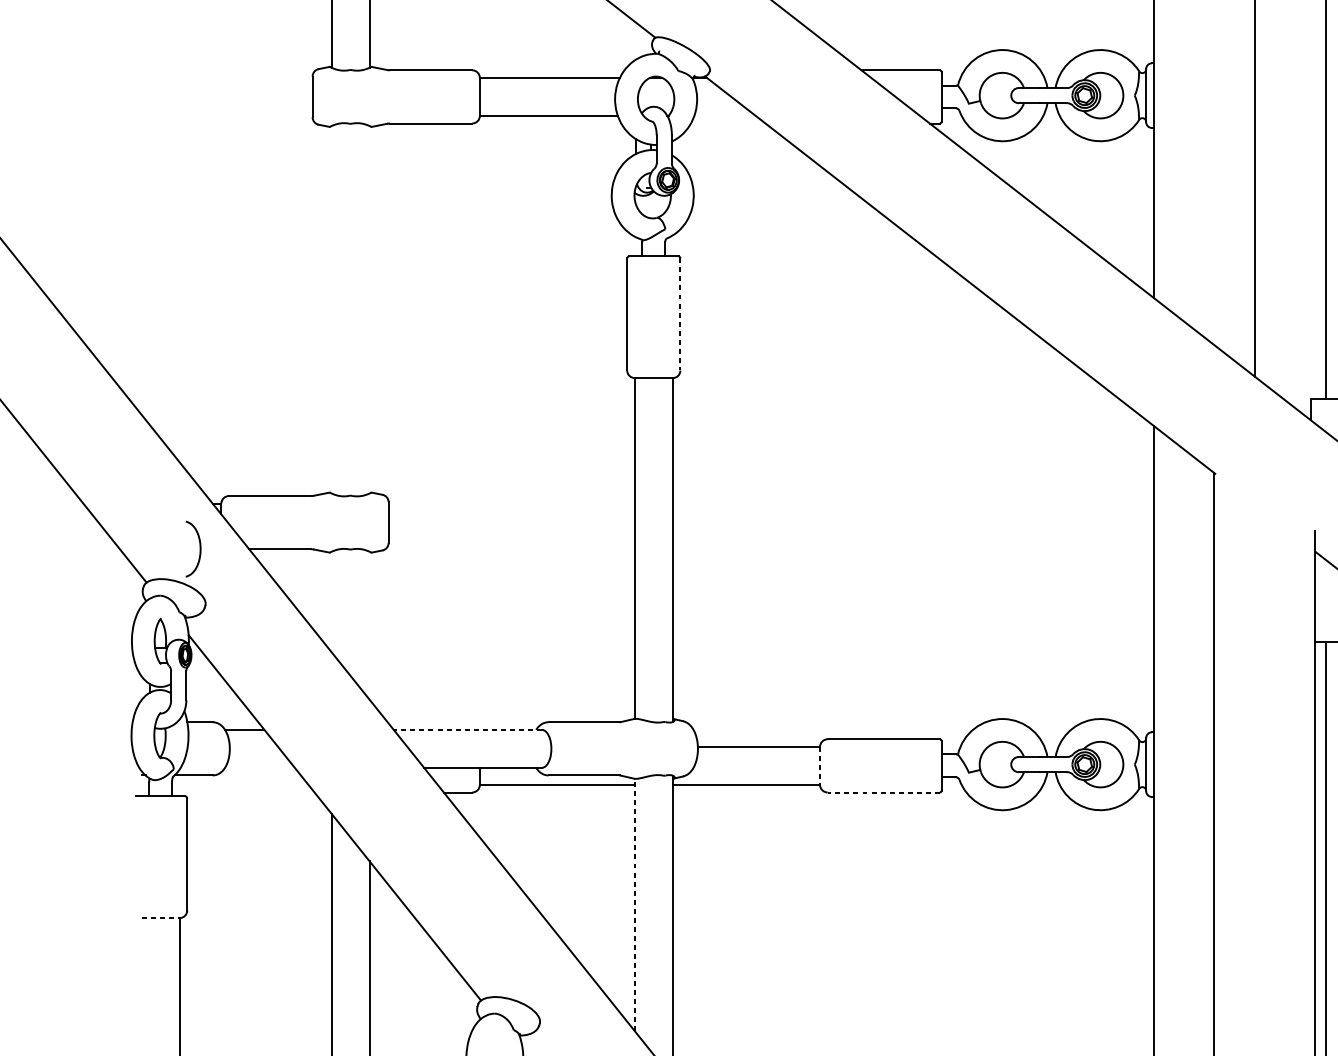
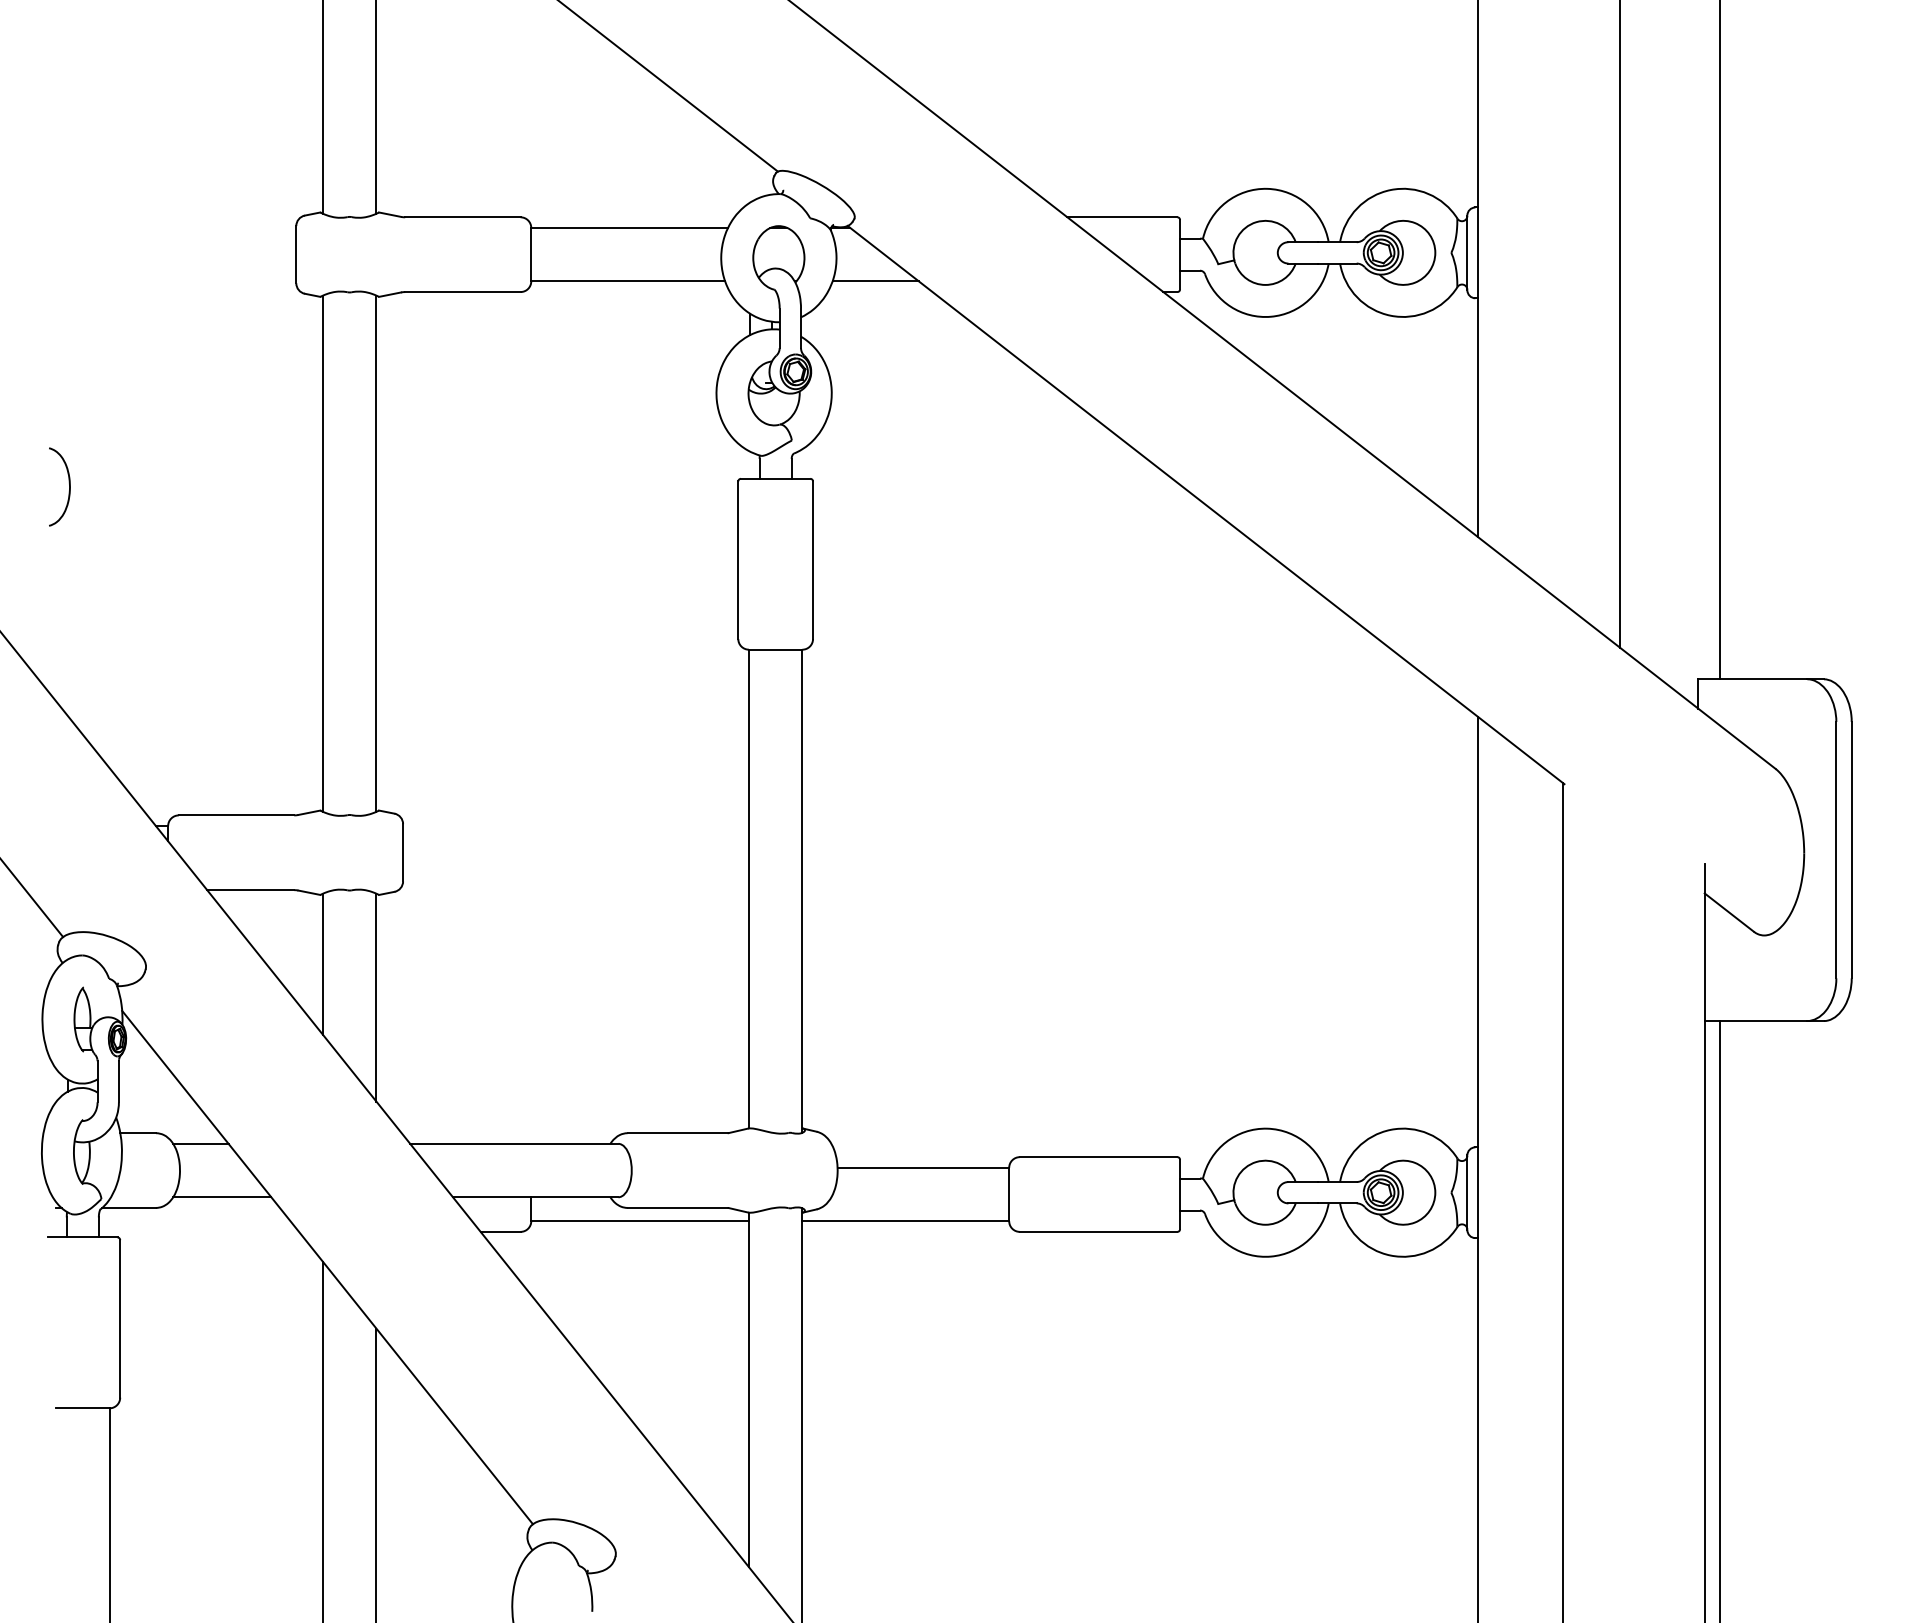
line: (724, 116) -> (875, 281), added
line: (331, 309) -> (323, 553), added
line: (369, 309) -> (376, 553), added
line: (680, 314) -> (813, 560), dashed -> solid
curve: (199, 545) -> (68, 482), moved
line: (331, 601) -> (323, 963), added
line: (369, 625) -> (376, 997), added
line: (467, 729) -> (513, 1143), dashed -> solid
line: (820, 765) -> (1009, 1194), dashed -> solid
line: (260, 768) -> (222, 1197), added
line: (883, 792) -> (1098, 1231), dashed -> solid
line: (634, 904) -> (748, 1389), dashed -> solid
line: (160, 918) -> (82, 1408), dashed -> solid

